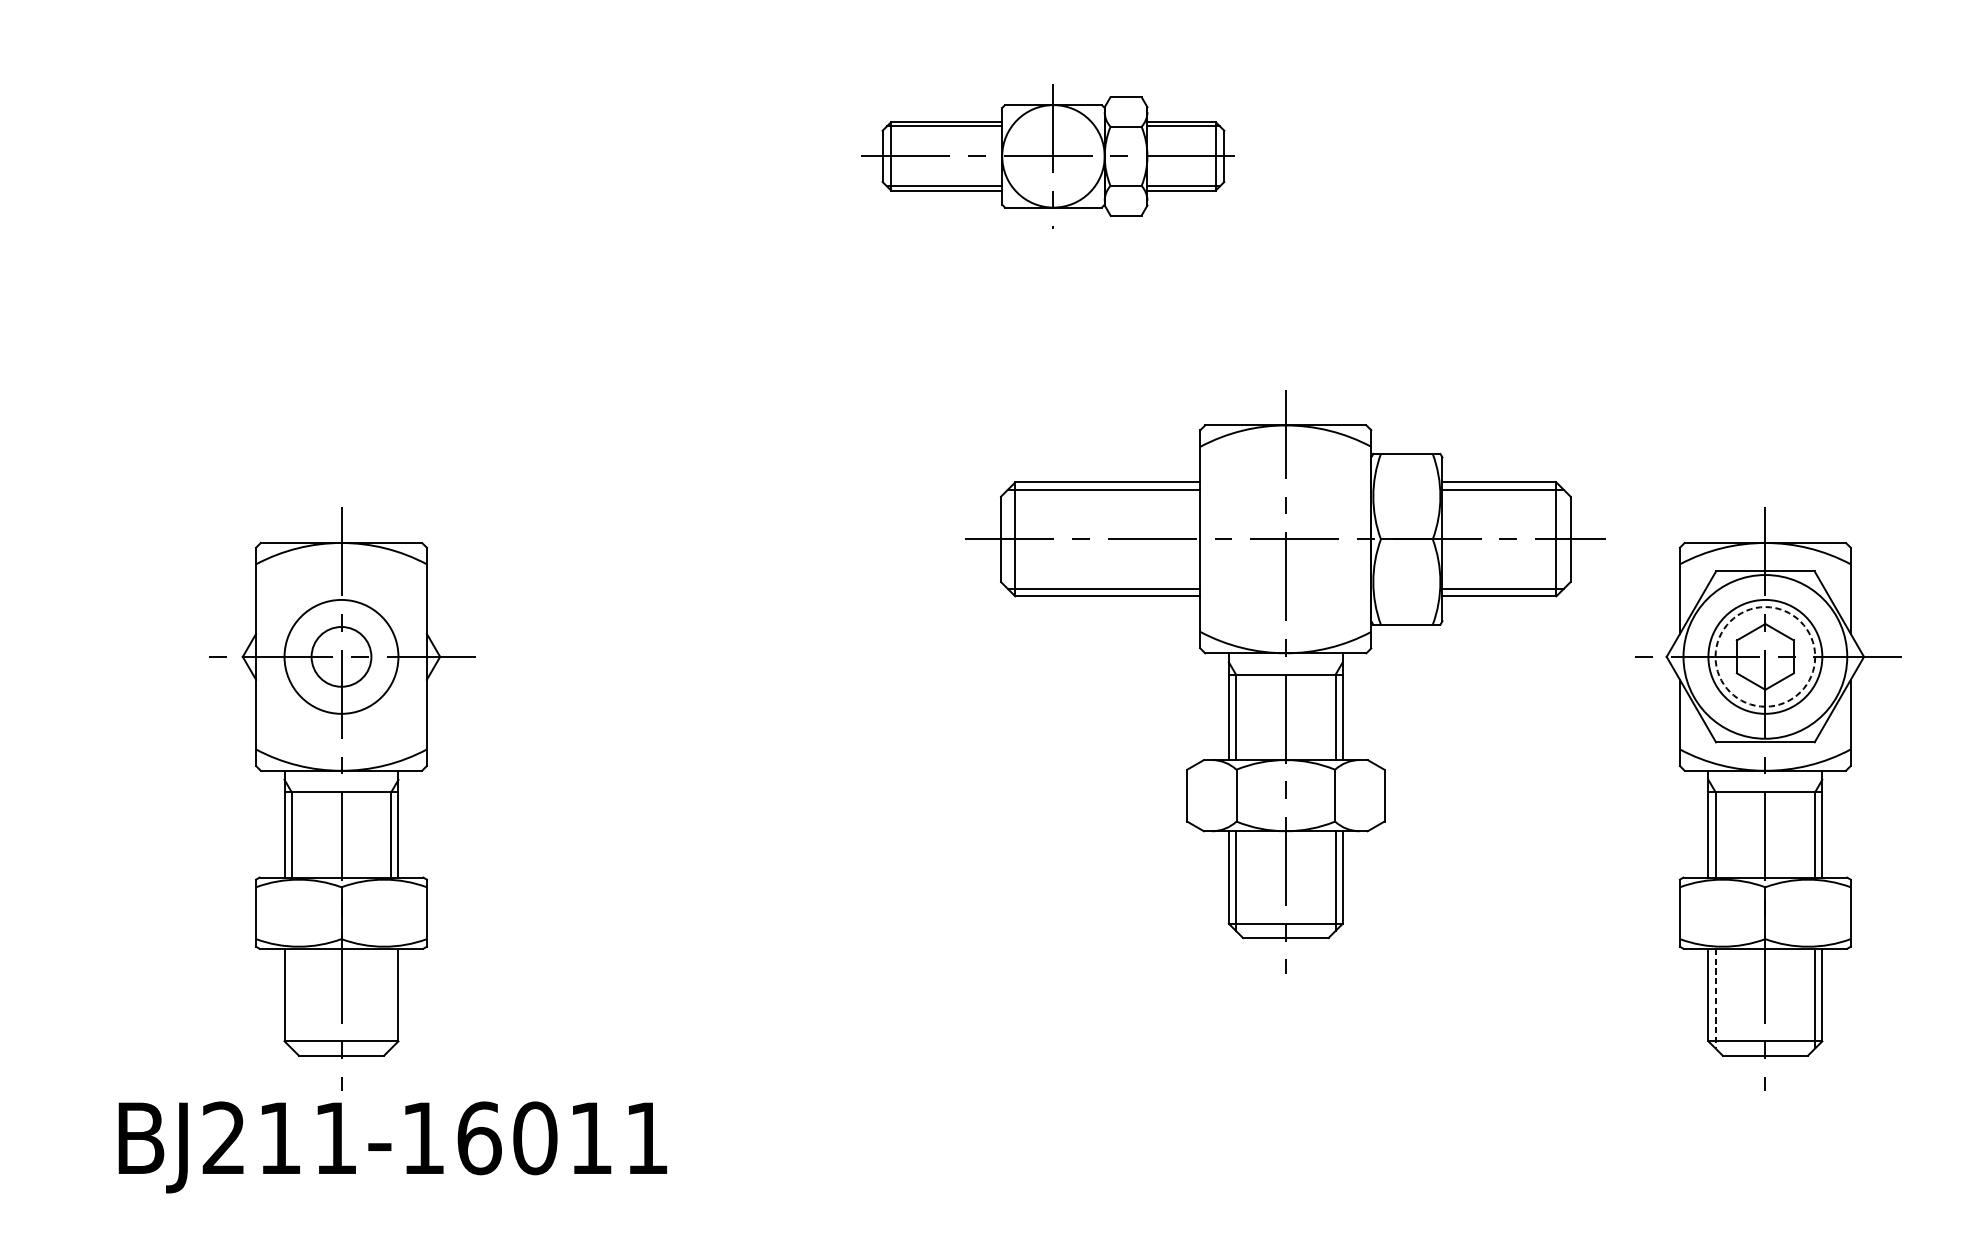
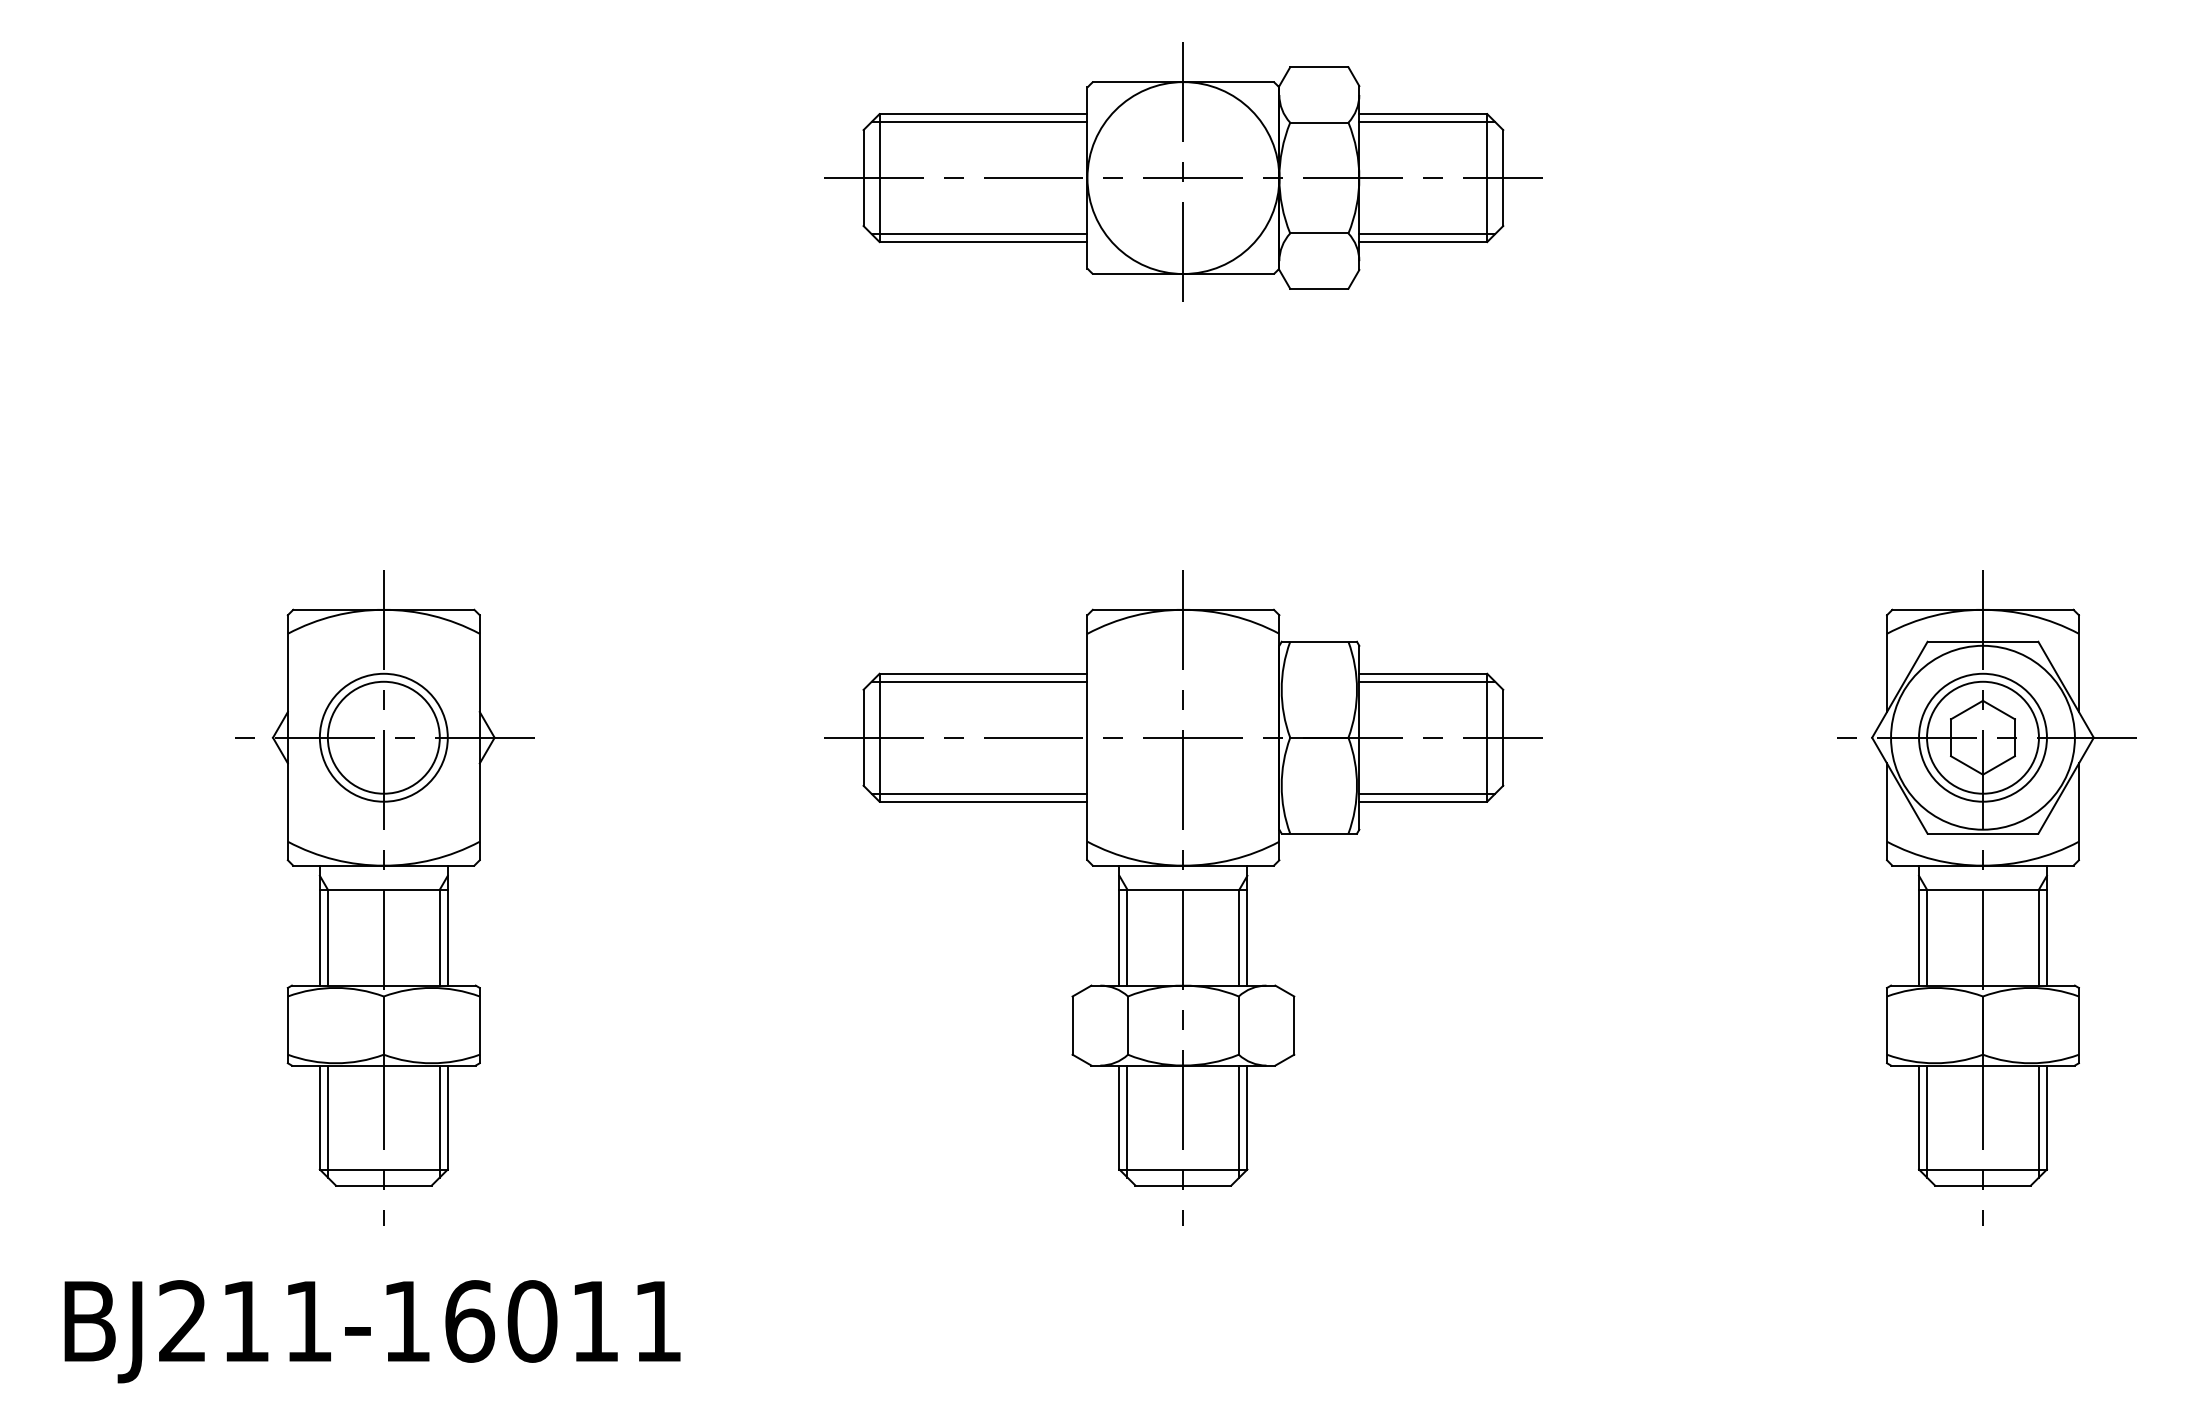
part: (1053, 152) -> (1183, 171), size x1.67
circle: (341, 656) -> (383, 737), size x1.67
circle: (1764, 656) -> (1982, 737), dashed -> solid
part: (1285, 681) -> (1183, 897), moved
line: (291, 998) -> (327, 1121), added
line: (391, 998) -> (439, 1121), added
line: (1715, 998) -> (1927, 1121), dashed -> solid
text: (392, 1147) -> (372, 1331), moved

